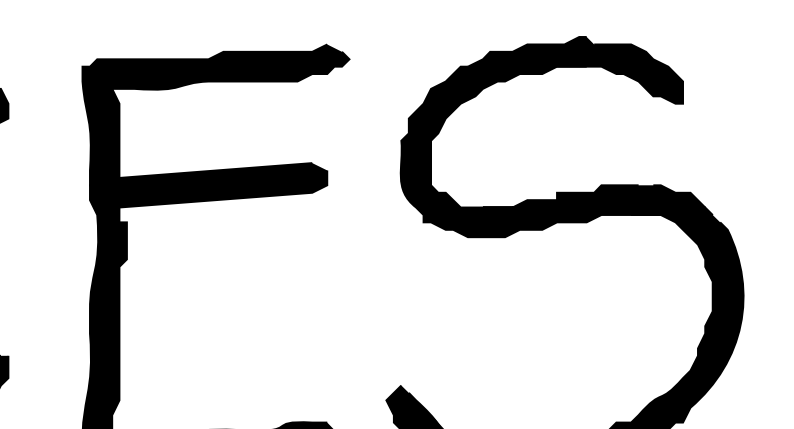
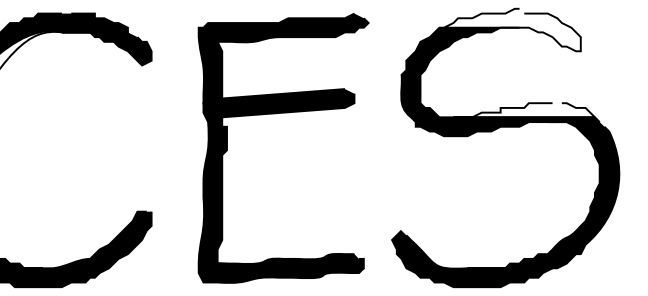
fill: (574, 69) -> (511, 29), removed
fill: (592, 196) -> (523, 110), removed

